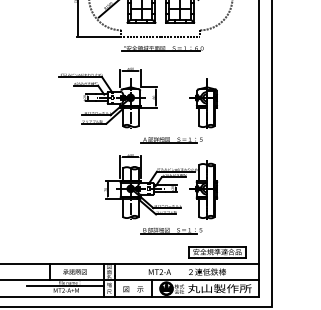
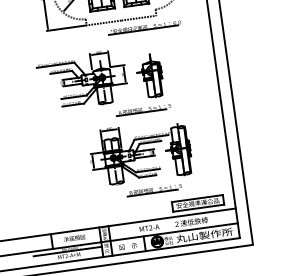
part: (162, 48) -> (144, 27), moved
part: (203, 103) -> (149, 76), moved

